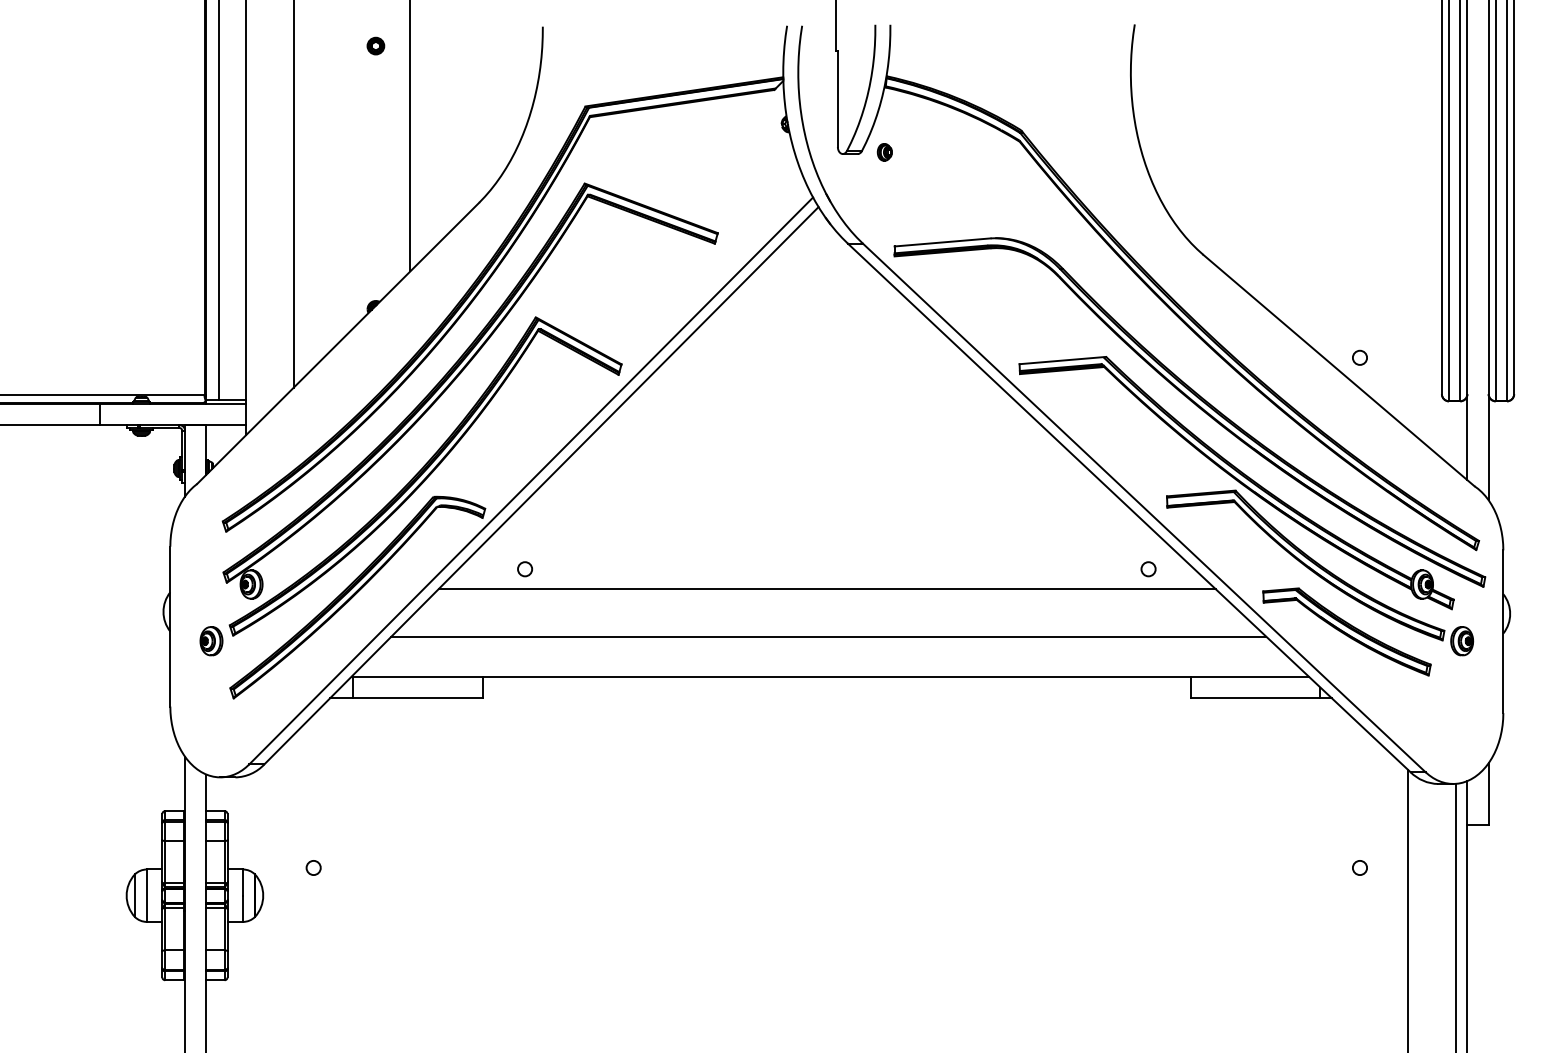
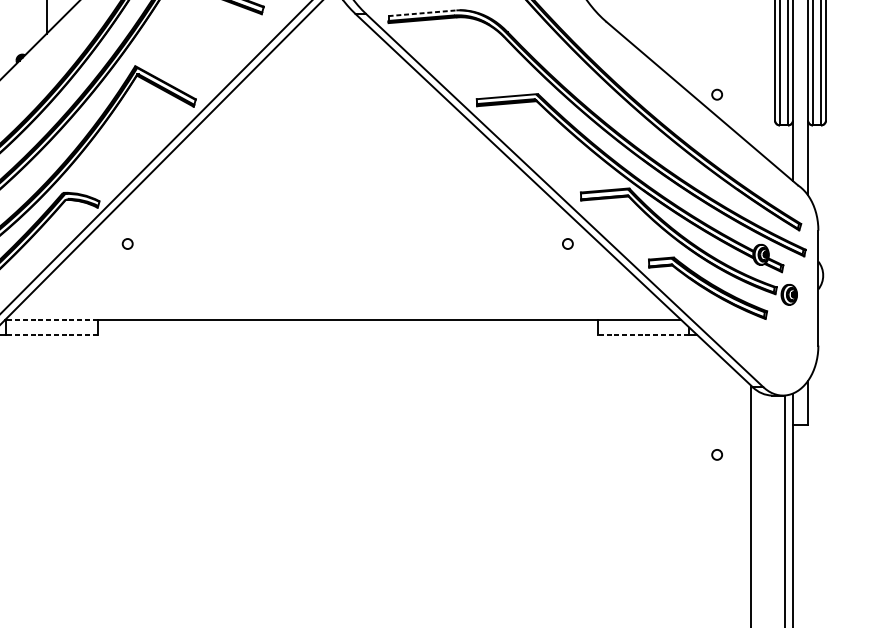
line: (943, 242) -> (423, 13), solid -> dashed
line: (826, 589) -> (340, 258), removed
line: (828, 636) -> (341, 291), removed
line: (417, 676) -> (51, 319), solid -> dashed
line: (417, 697) -> (51, 334), solid -> dashed
line: (1255, 697) -> (643, 334), solid -> dashed

